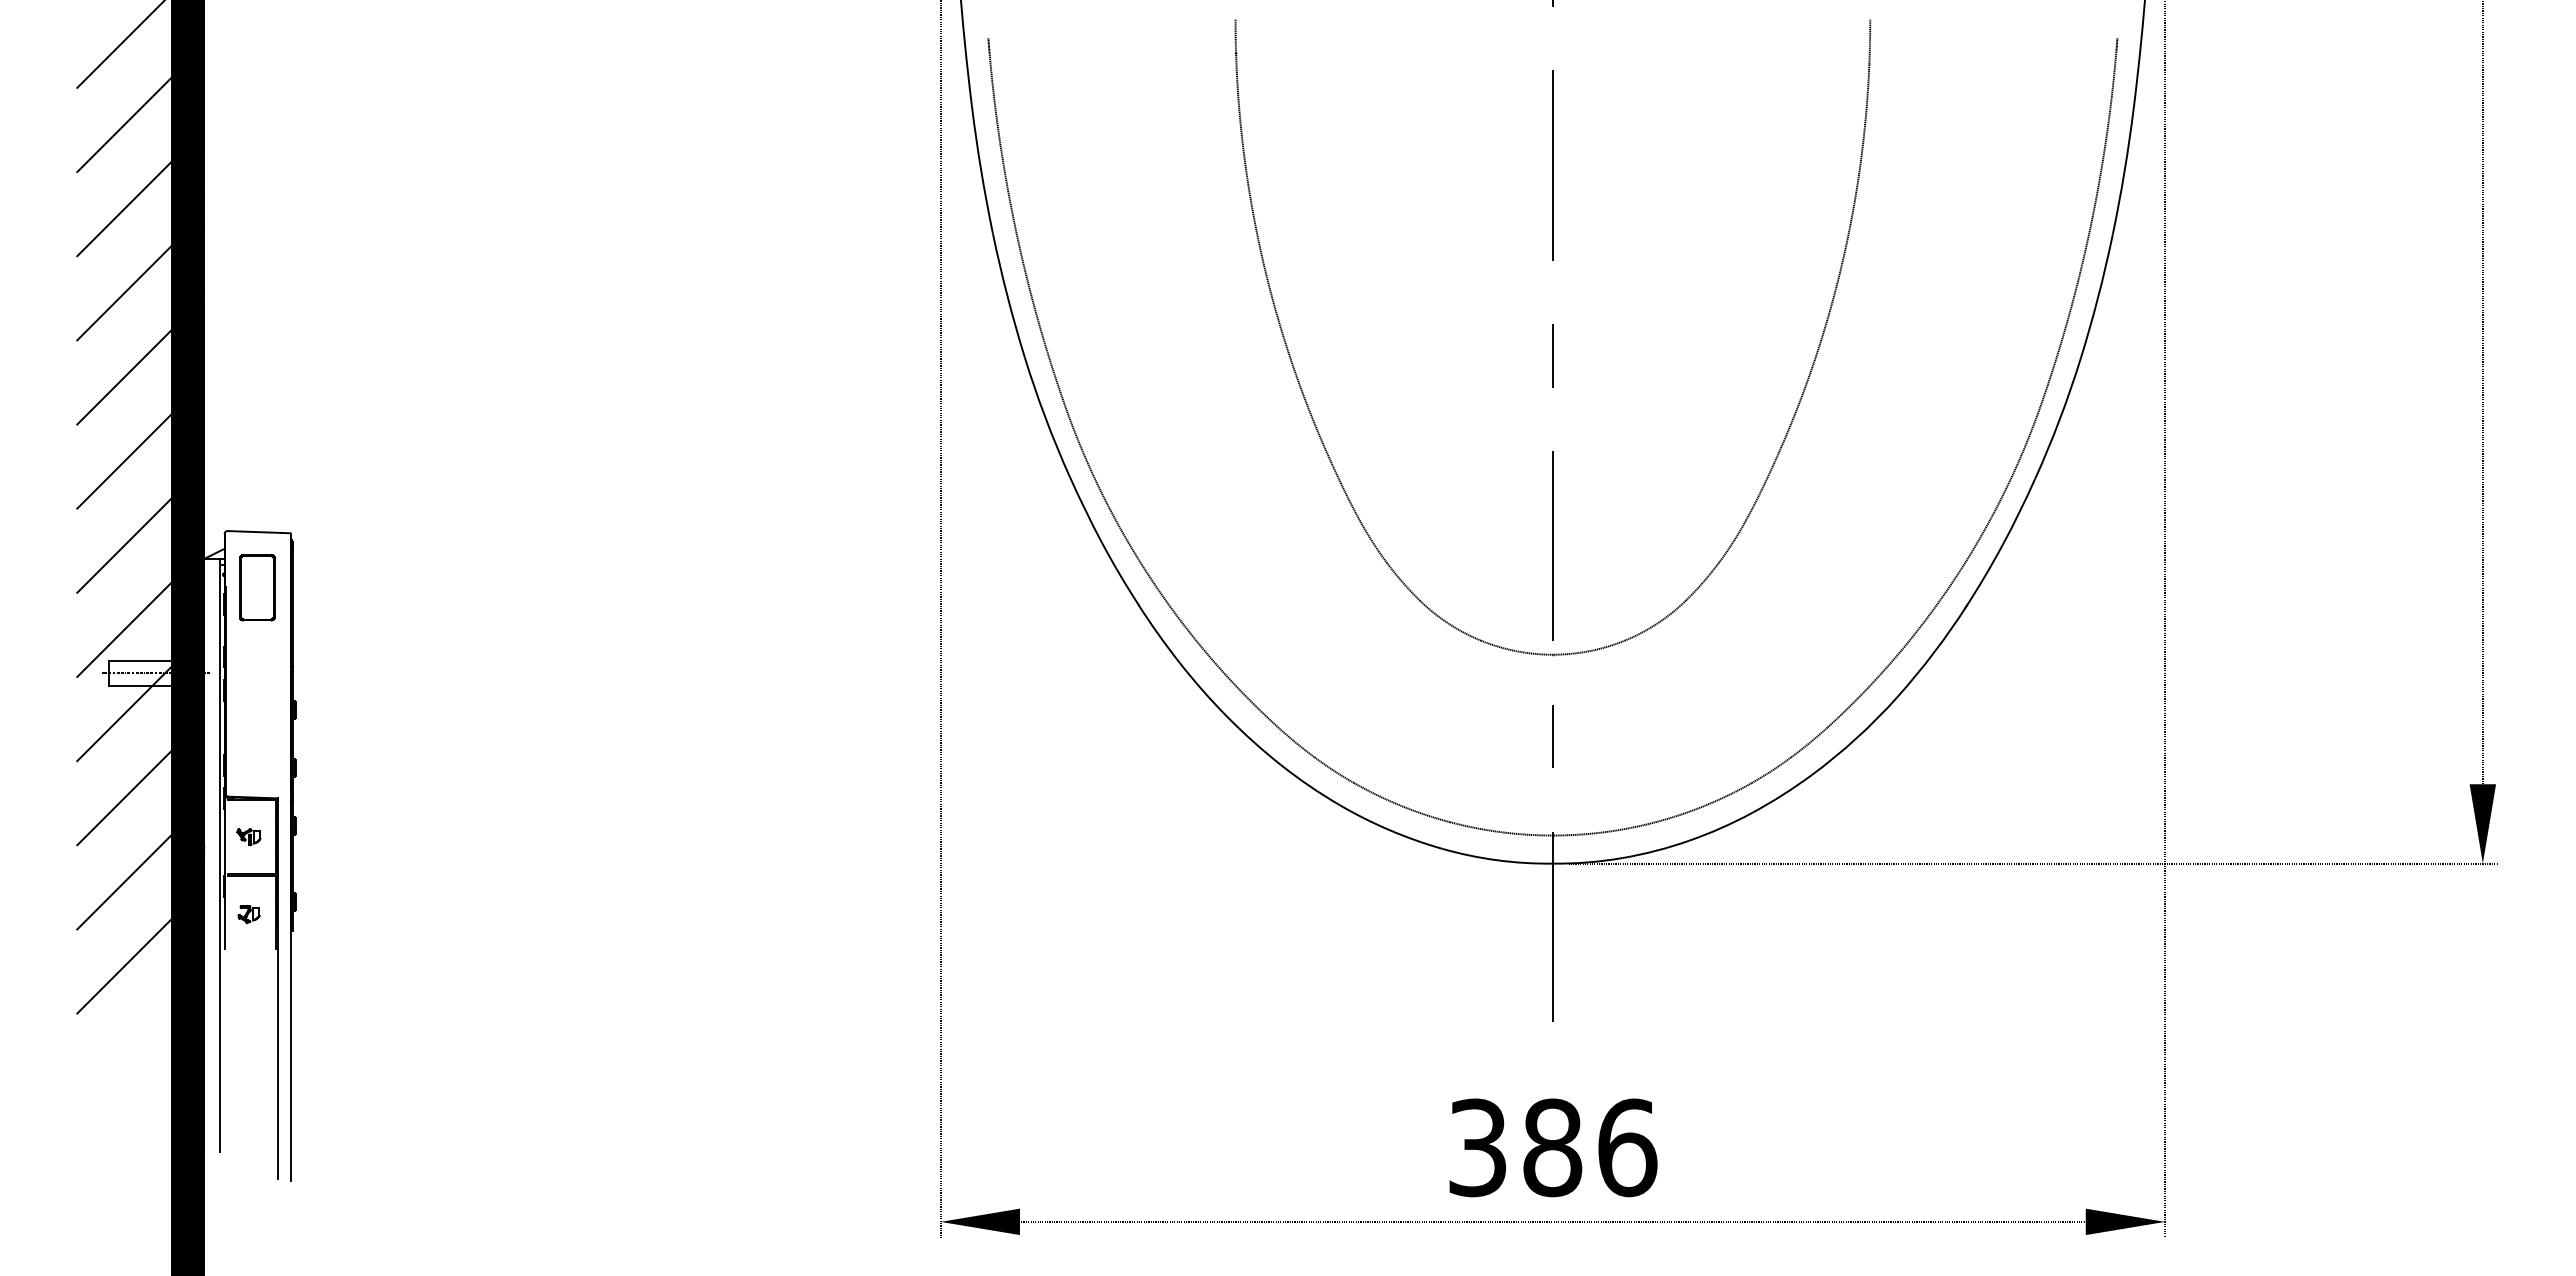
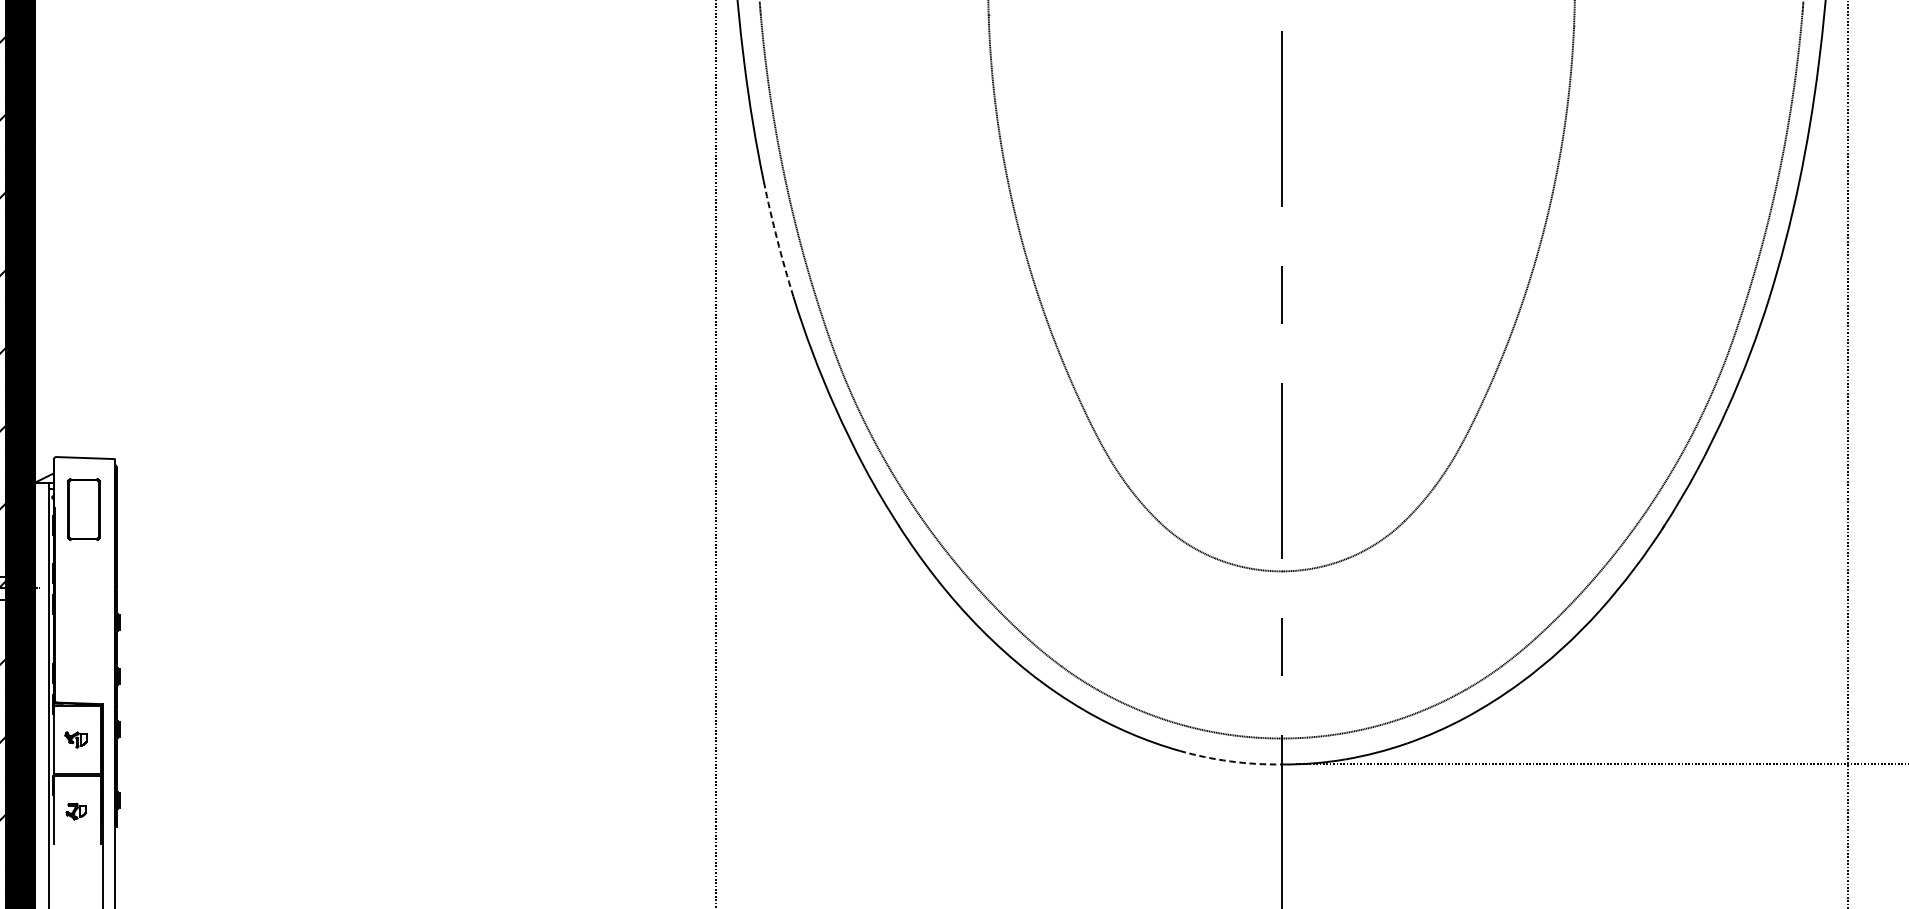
arc: (1007, 295) -> (777, 239), solid -> dashed
arc: (1497, 860) -> (1230, 761), solid -> dashed

